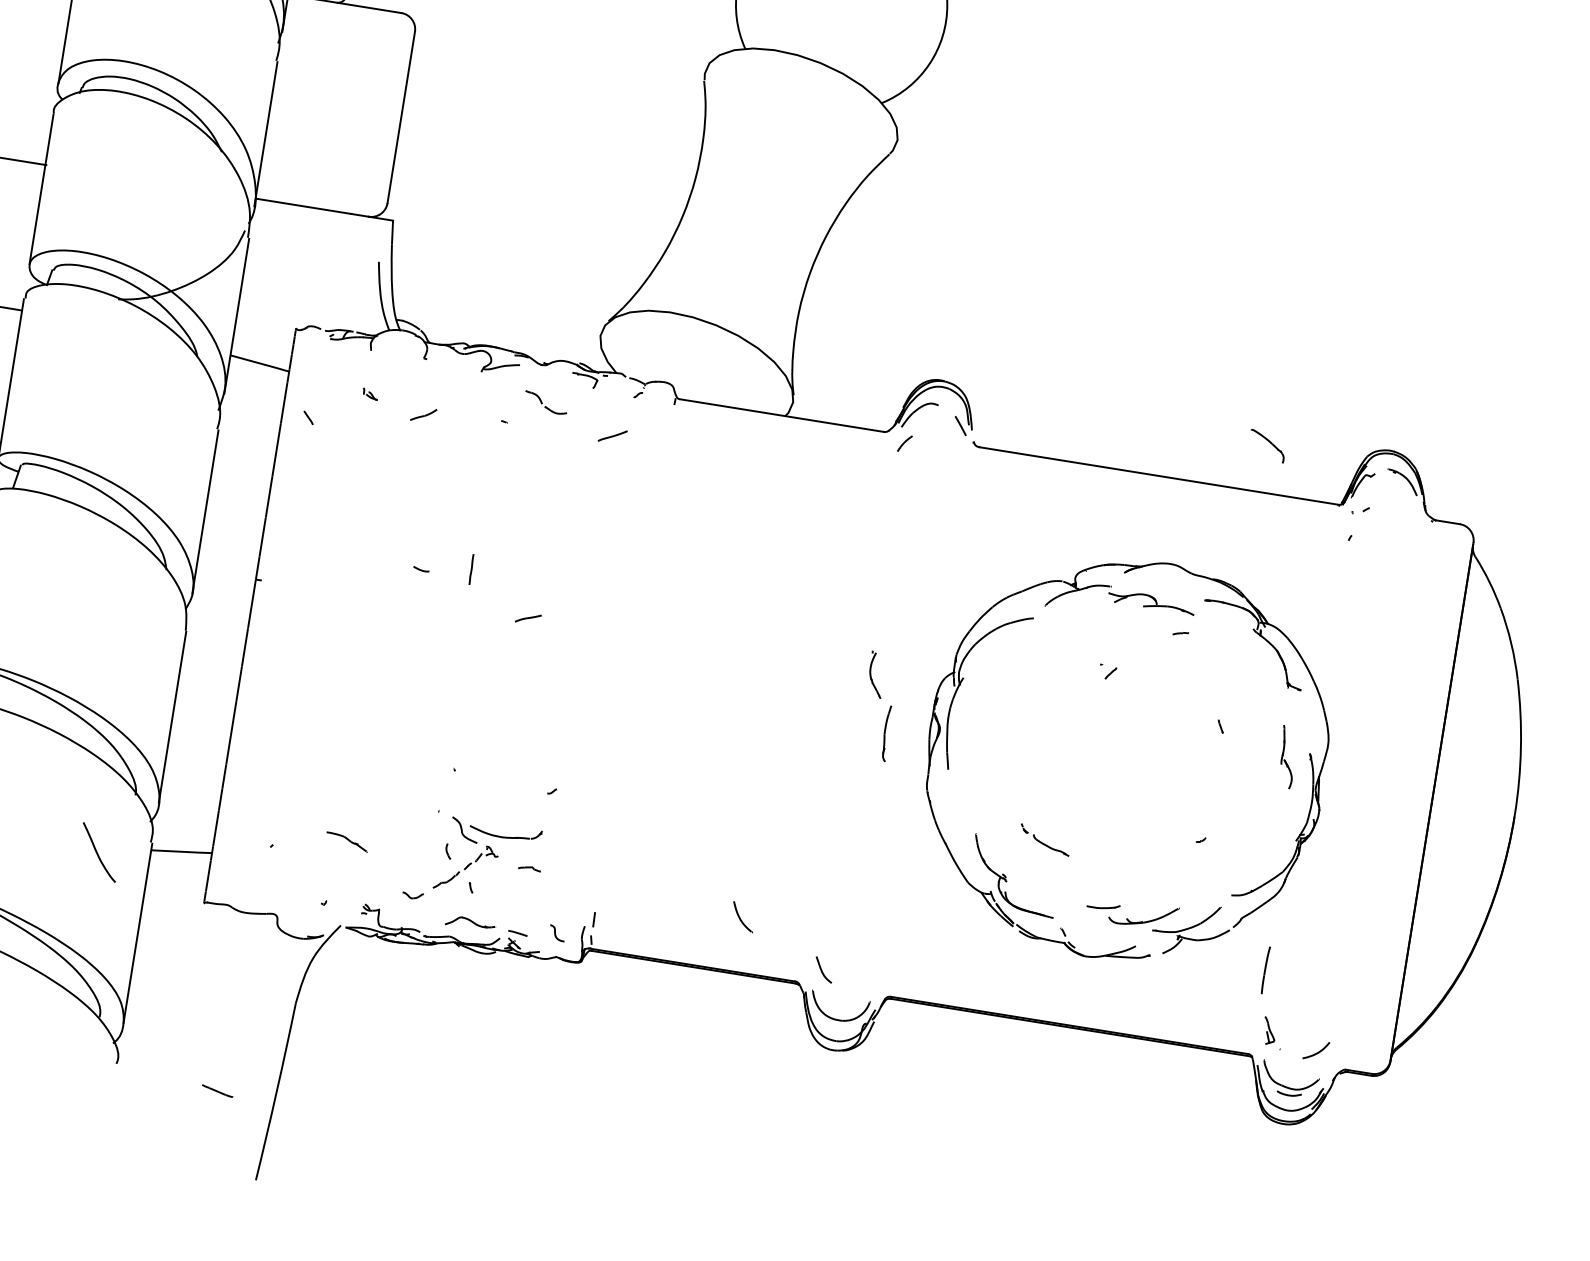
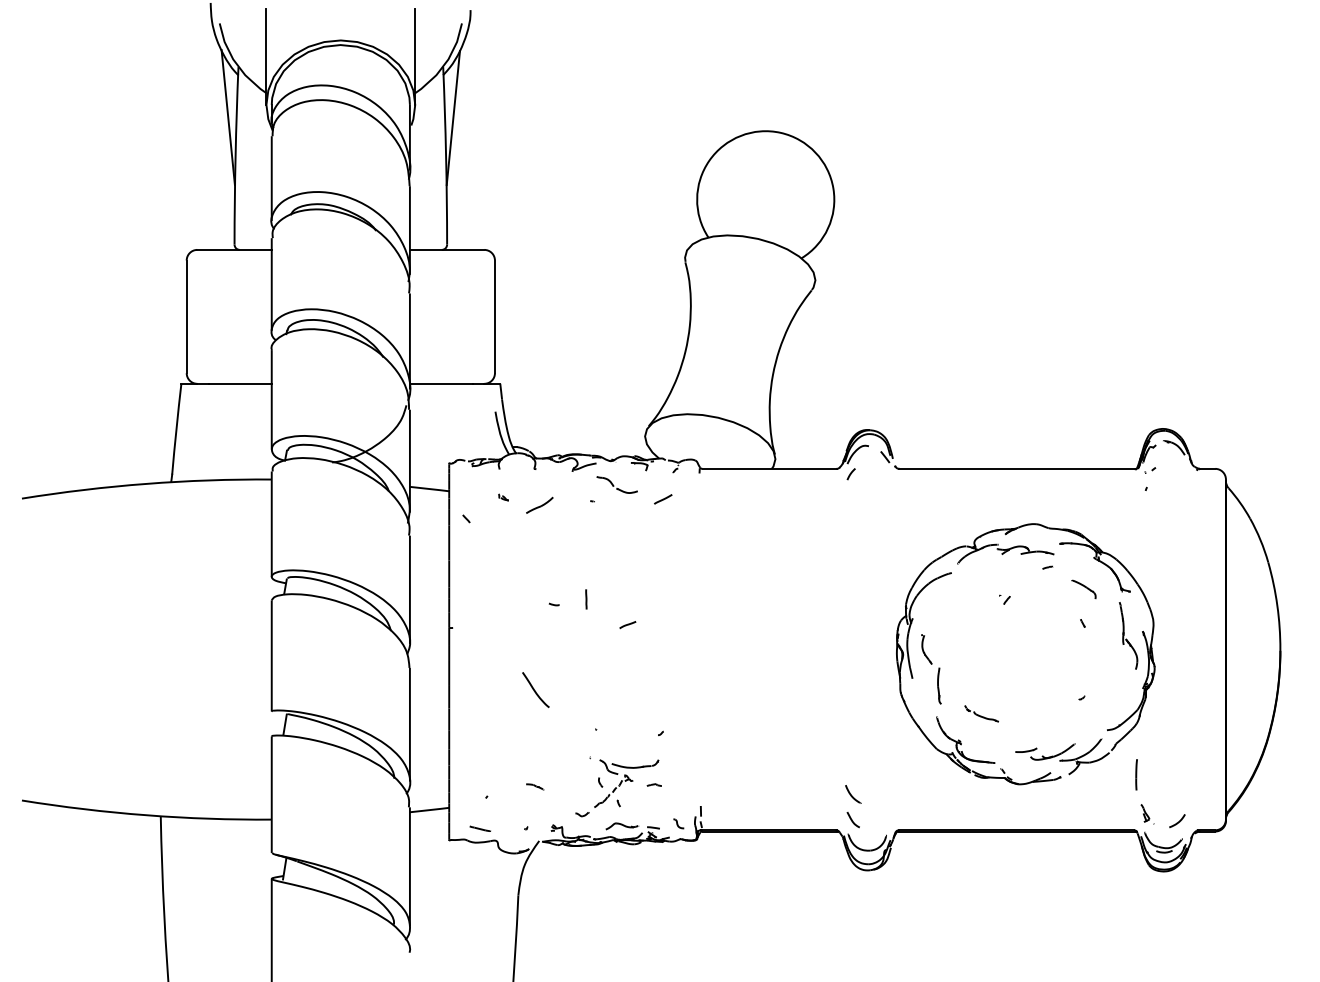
part: (545, 402) -> (616, 484), size x1.43
part: (423, 413) -> (539, 504), size x1.67
part: (1266, 445) -> (1083, 589), moved
part: (878, 706) -> (931, 669), moved
part: (1287, 756) -> (1128, 635), size x1.67
part: (348, 841) -> (535, 786), size x0.62
curve: (97, 851) -> (534, 689), moved
curve: (741, 918) -> (852, 795), moved
line: (216, 1090) -> (479, 828), moved

